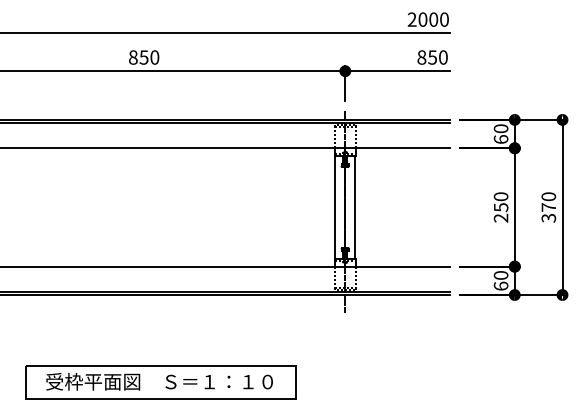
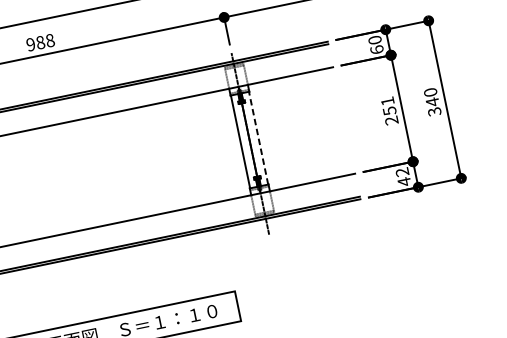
text: (144, 57) -> (40, 42), 850 -> 988
text: (500, 196) -> (387, 101), 250 -> 251
line: (355, 207) -> (258, 138), solid -> dashed
text: (548, 207) -> (432, 102), 370 -> 340
text: (500, 281) -> (402, 177), 60 -> 42

